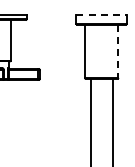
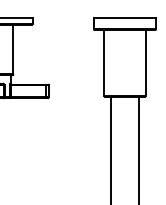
line: (102, 15) -> (126, 18), dashed -> solid
line: (118, 51) -> (145, 63), dashed -> solid

